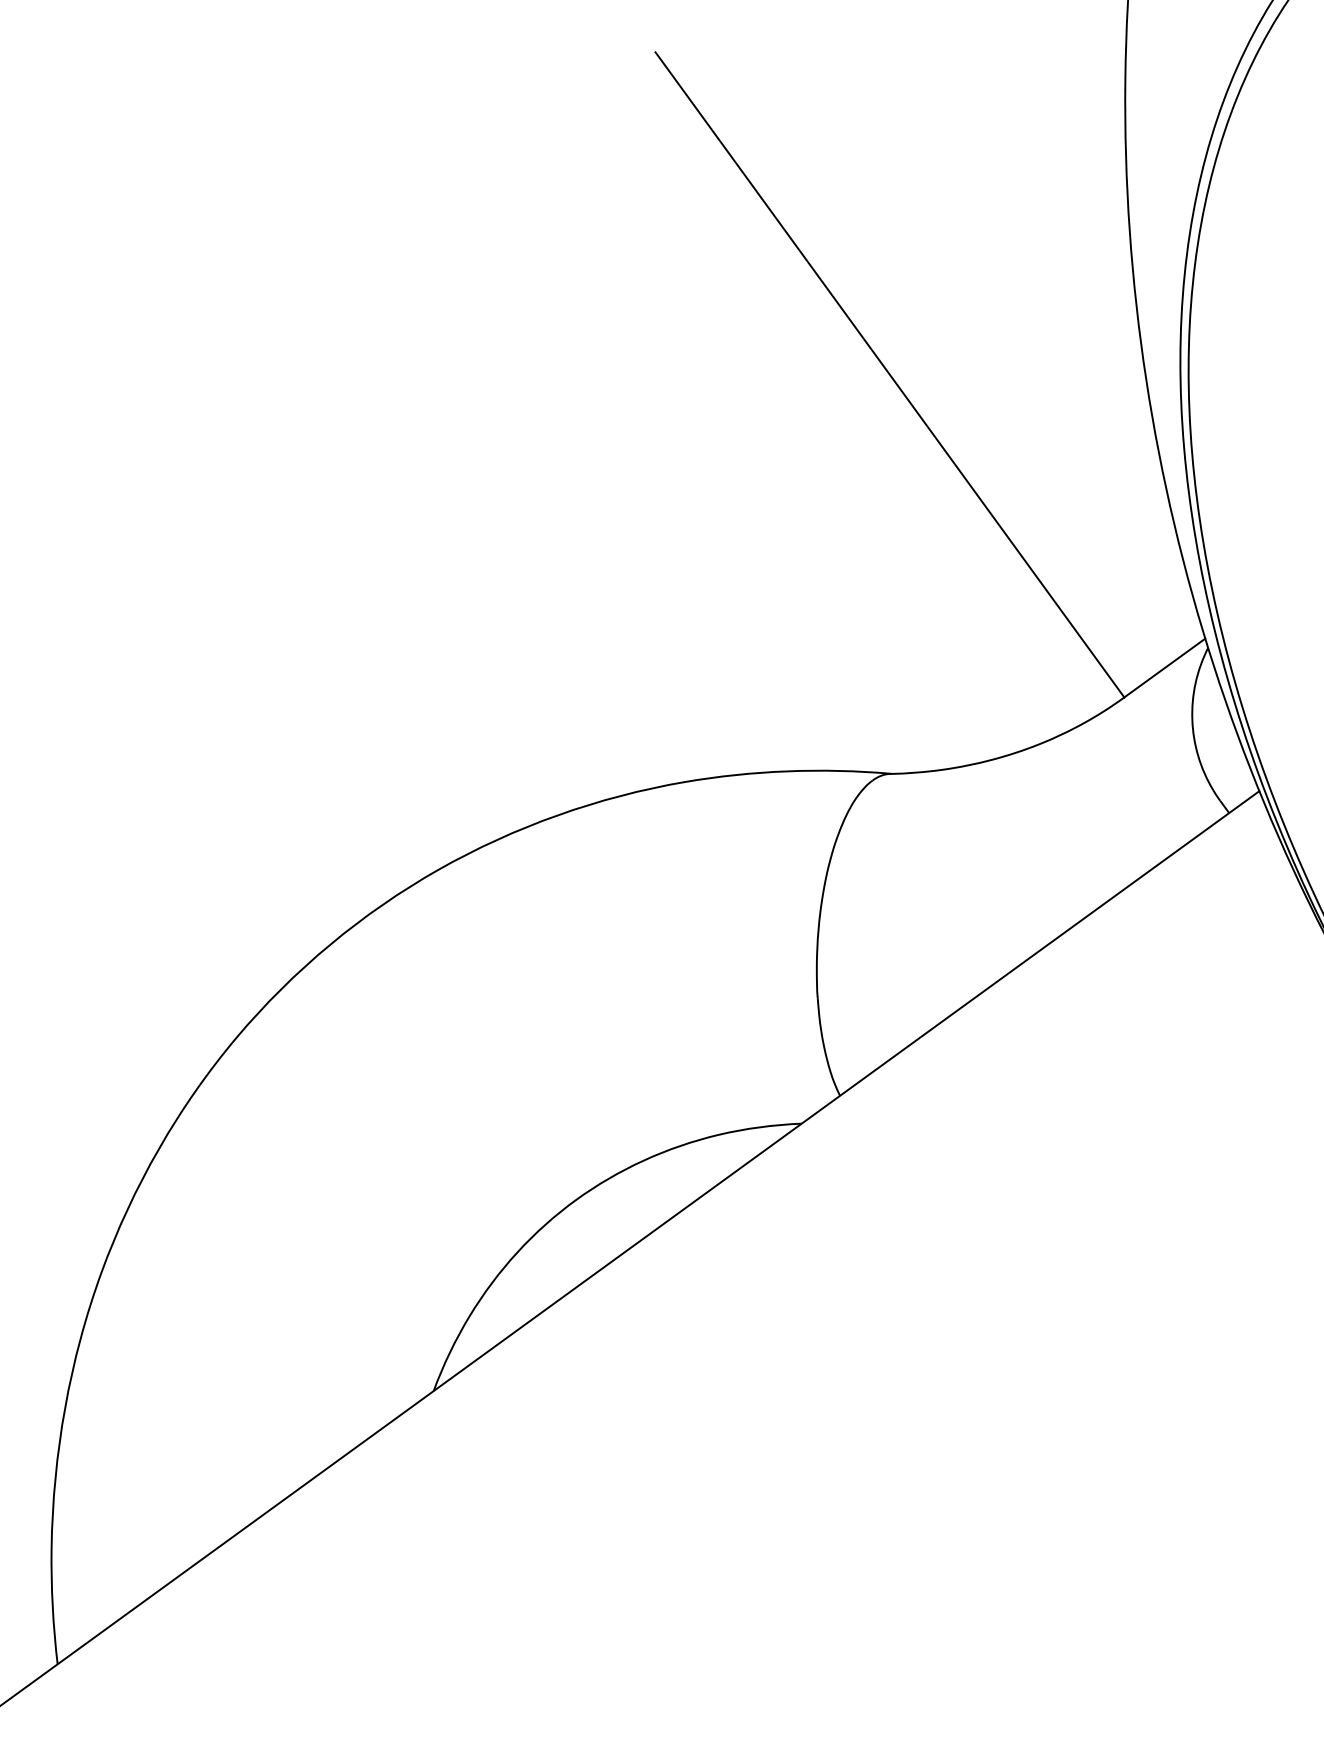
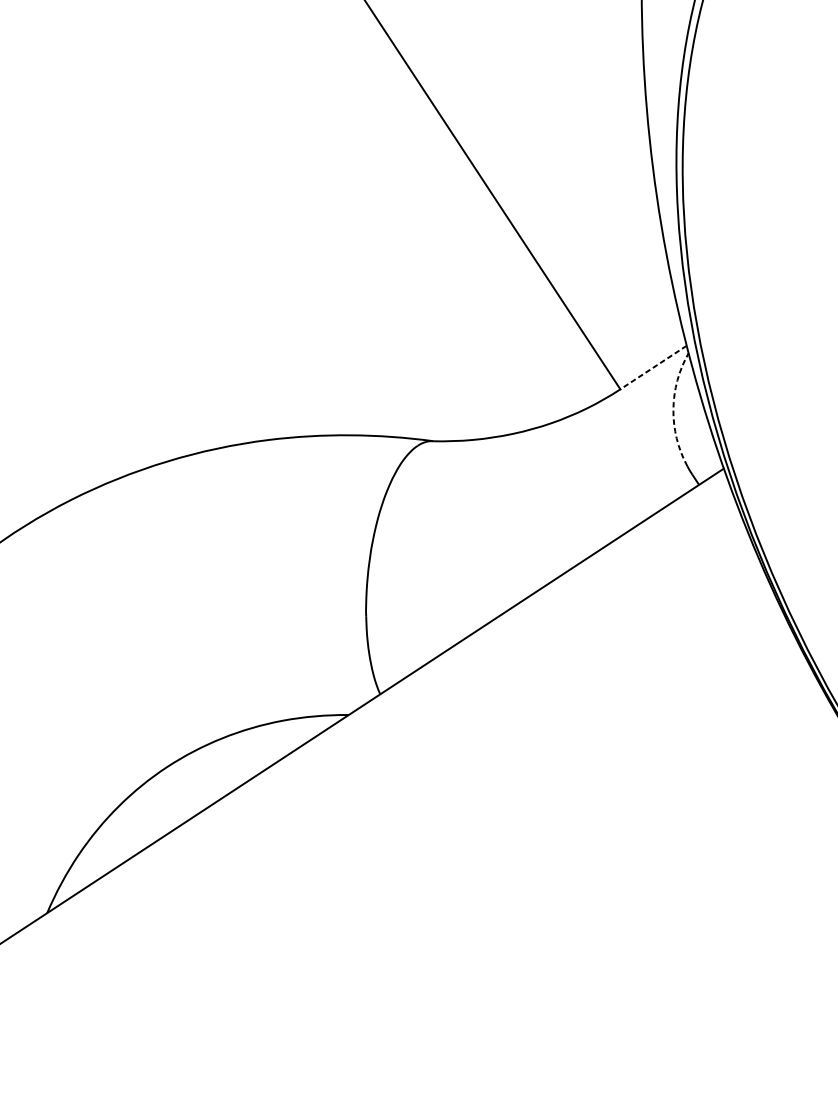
line: (1164, 668) -> (653, 367), solid -> dashed
arc: (1192, 719) -> (673, 409), solid -> dashed

